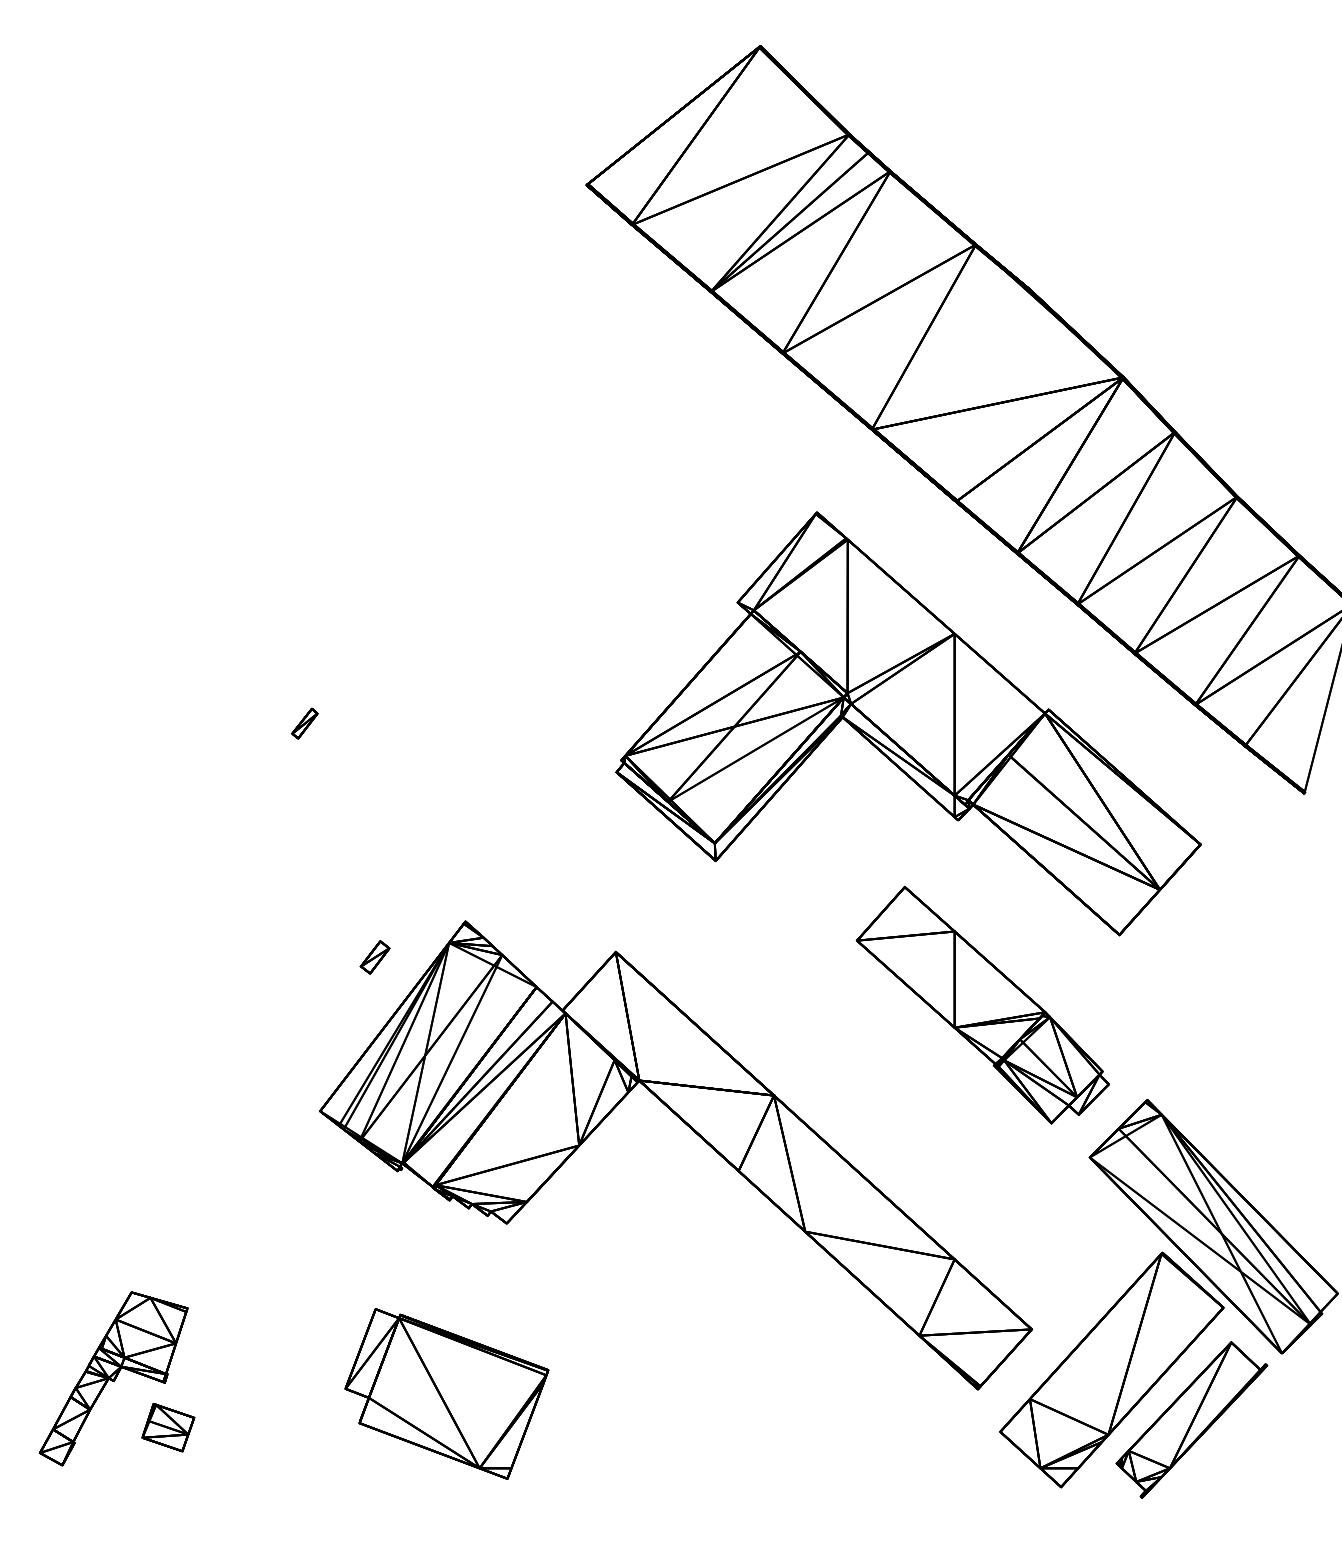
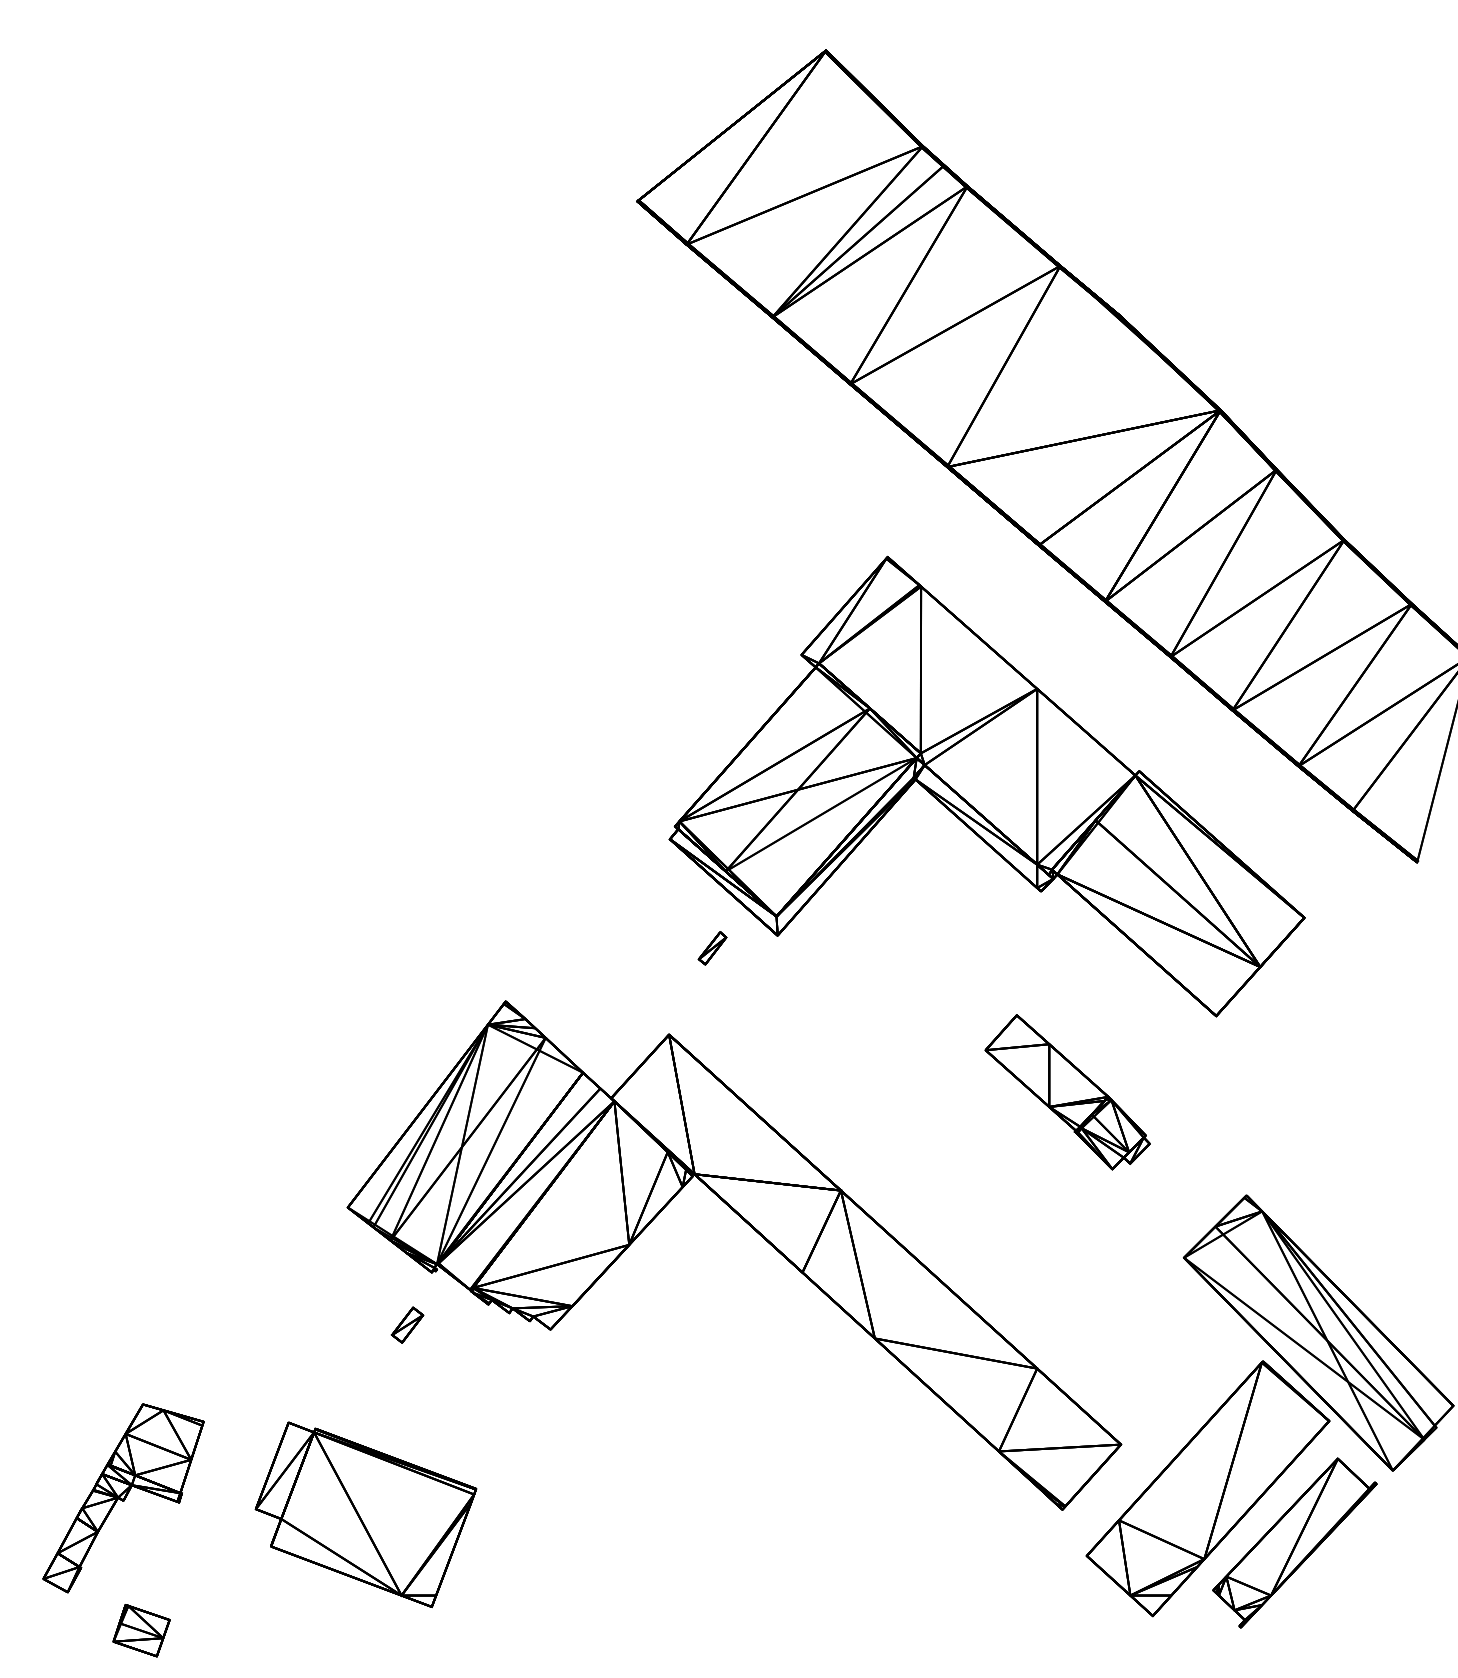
part: (304, 723) -> (712, 948), moved
part: (374, 957) -> (406, 1325), moved
part: (982, 1004) -> (1067, 1091), size x0.6
part: (446, 1393) -> (365, 1514), moved
part: (168, 1427) -> (141, 1630), moved

